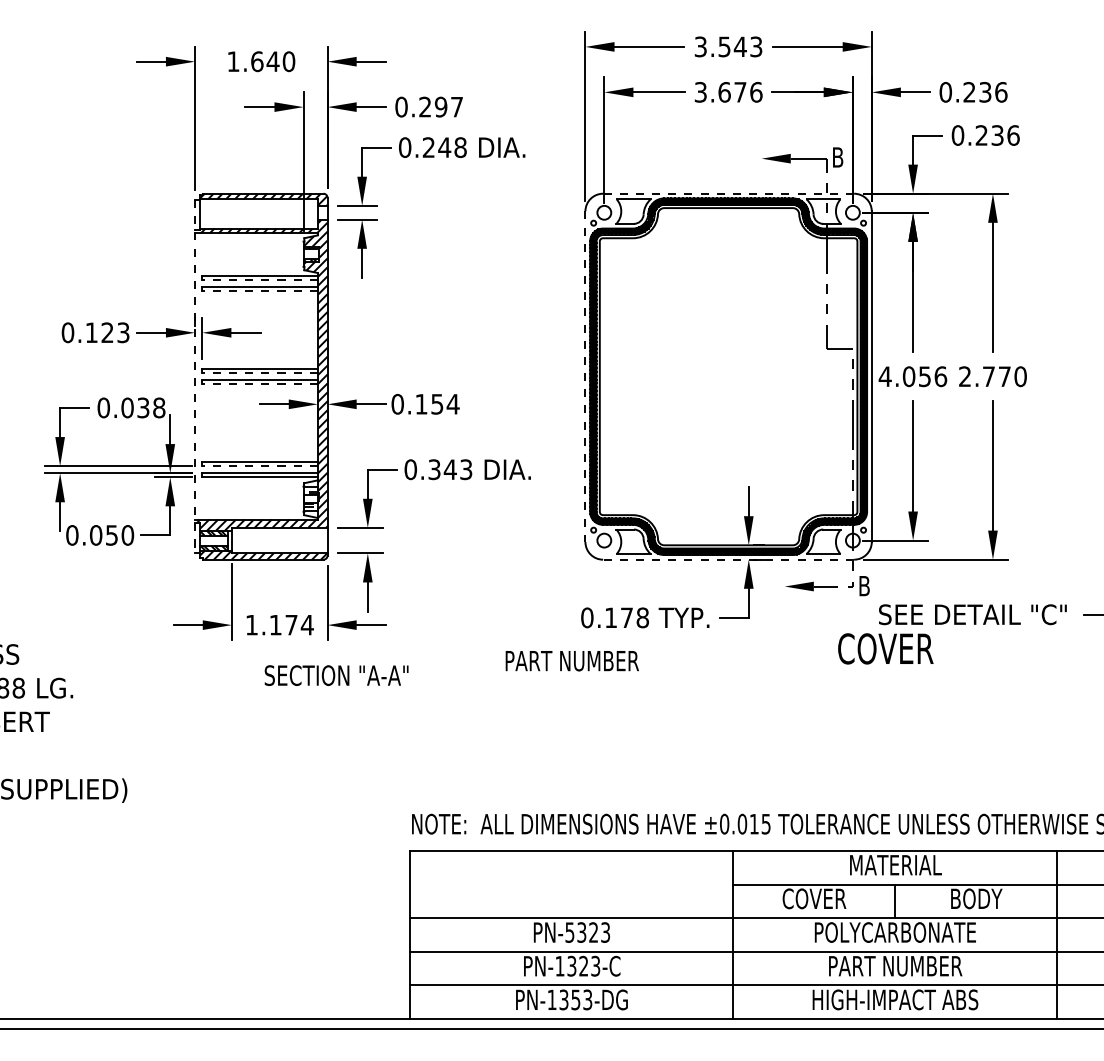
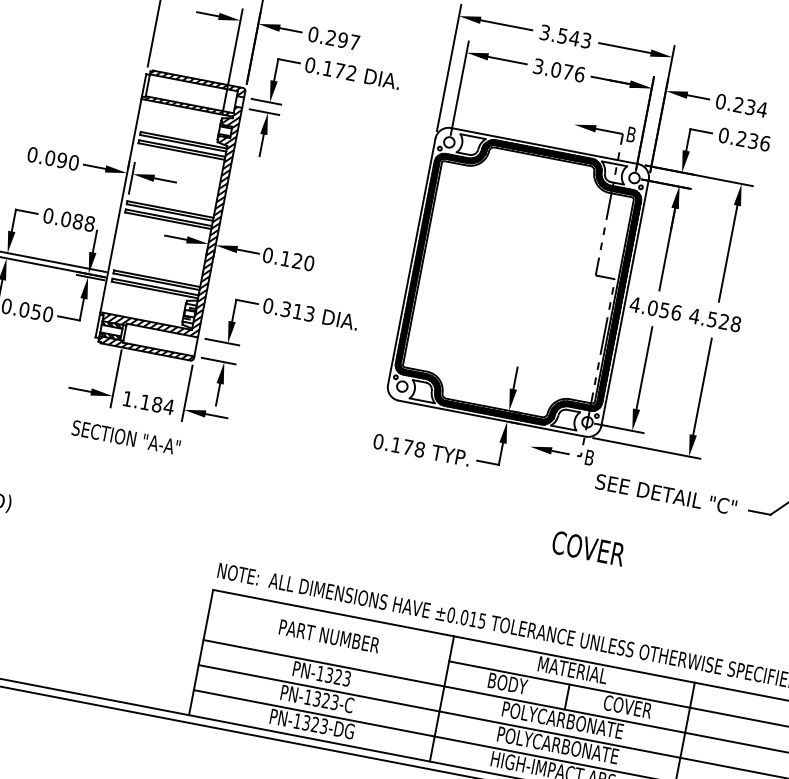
text: (724, 92) -> (556, 70), 3.676 -> 3.076
text: (1000, 92) -> (761, 109), 0.236 -> 0.234
text: (444, 147) -> (339, 70), 0.248 -> 0.172
line: (728, 193) -> (544, 145), dashed -> solid
line: (260, 280) -> (183, 143), dashed -> solid
line: (260, 291) -> (181, 151), dashed -> solid
text: (107, 332) -> (62, 160), 0.123 -> 0.090
line: (260, 373) -> (170, 212), dashed -> solid
line: (195, 376) -> (121, 205), dashed -> solid
text: (992, 376) -> (715, 320), 2.770 -> 4.528
line: (585, 377) -> (411, 262), dashed -> solid
line: (260, 384) -> (168, 221), dashed -> solid
text: (445, 403) -> (303, 261), 0.154 -> 0.120
text: (143, 407) -> (78, 221), 0.038 -> 0.088
line: (260, 466) -> (156, 282), dashed -> solid
text: (449, 469) -> (297, 311), 0.343 -> 0.313
line: (728, 559) -> (492, 418), dashed -> solid
text: (291, 624) -> (157, 404), 1.174 -> 1.184
text: (885, 648) -> (588, 548), moved
text: (571, 661) -> (328, 636), moved
text: (336, 675) -> (126, 437), moved
text: (814, 898) -> (507, 683), COVER -> BODY
text: (975, 898) -> (627, 706), BODY -> COVER
text: (569, 932) -> (320, 673), PN-5323 -> PN-1323
text: (894, 965) -> (557, 744), PART NUMBER -> POLYCARBONATE
text: (575, 999) -> (315, 724), PN-1353-DG -> PN-1323-DG

